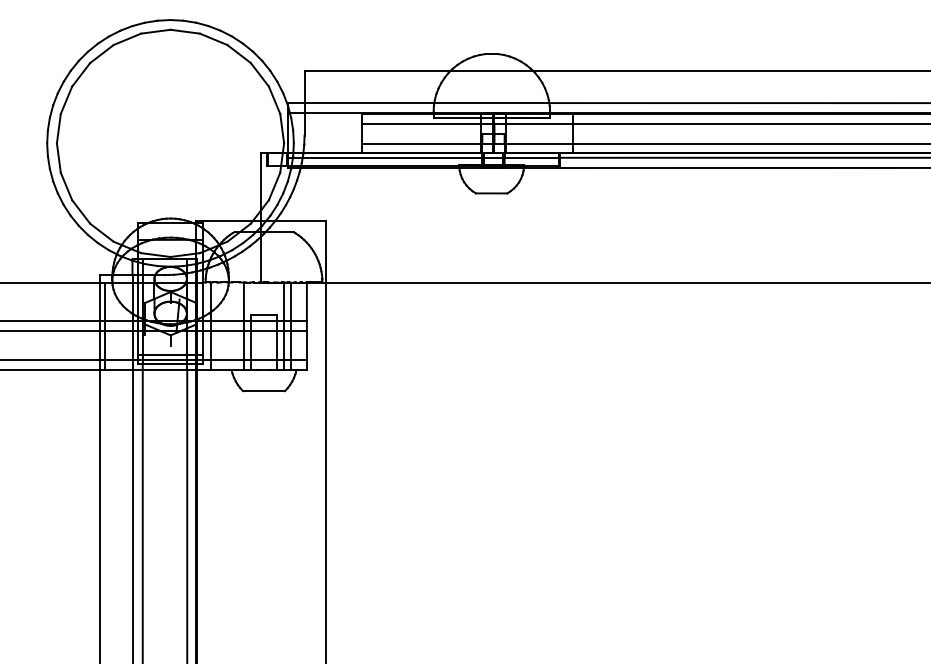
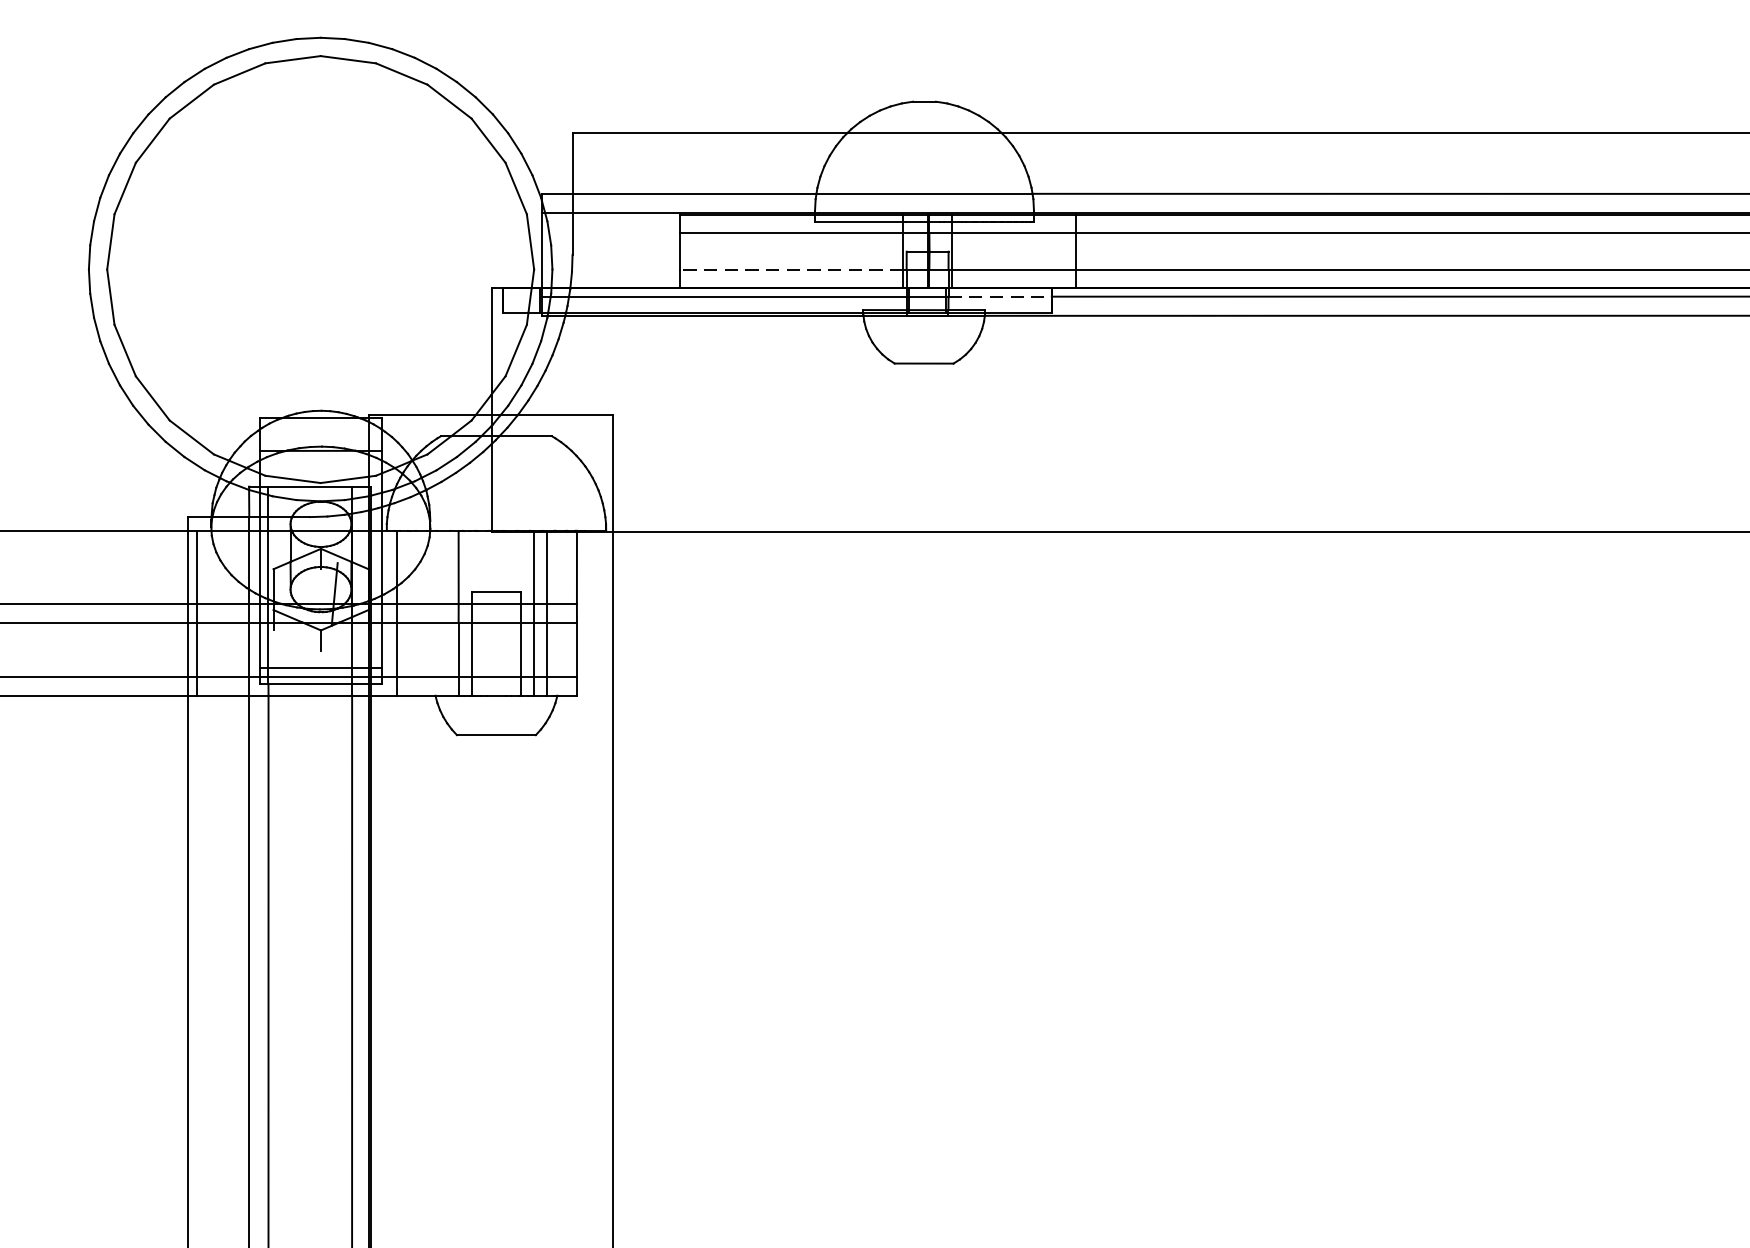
line: (420, 143) -> (790, 269), solid -> dashed
line: (532, 157) -> (1000, 296), solid -> dashed

